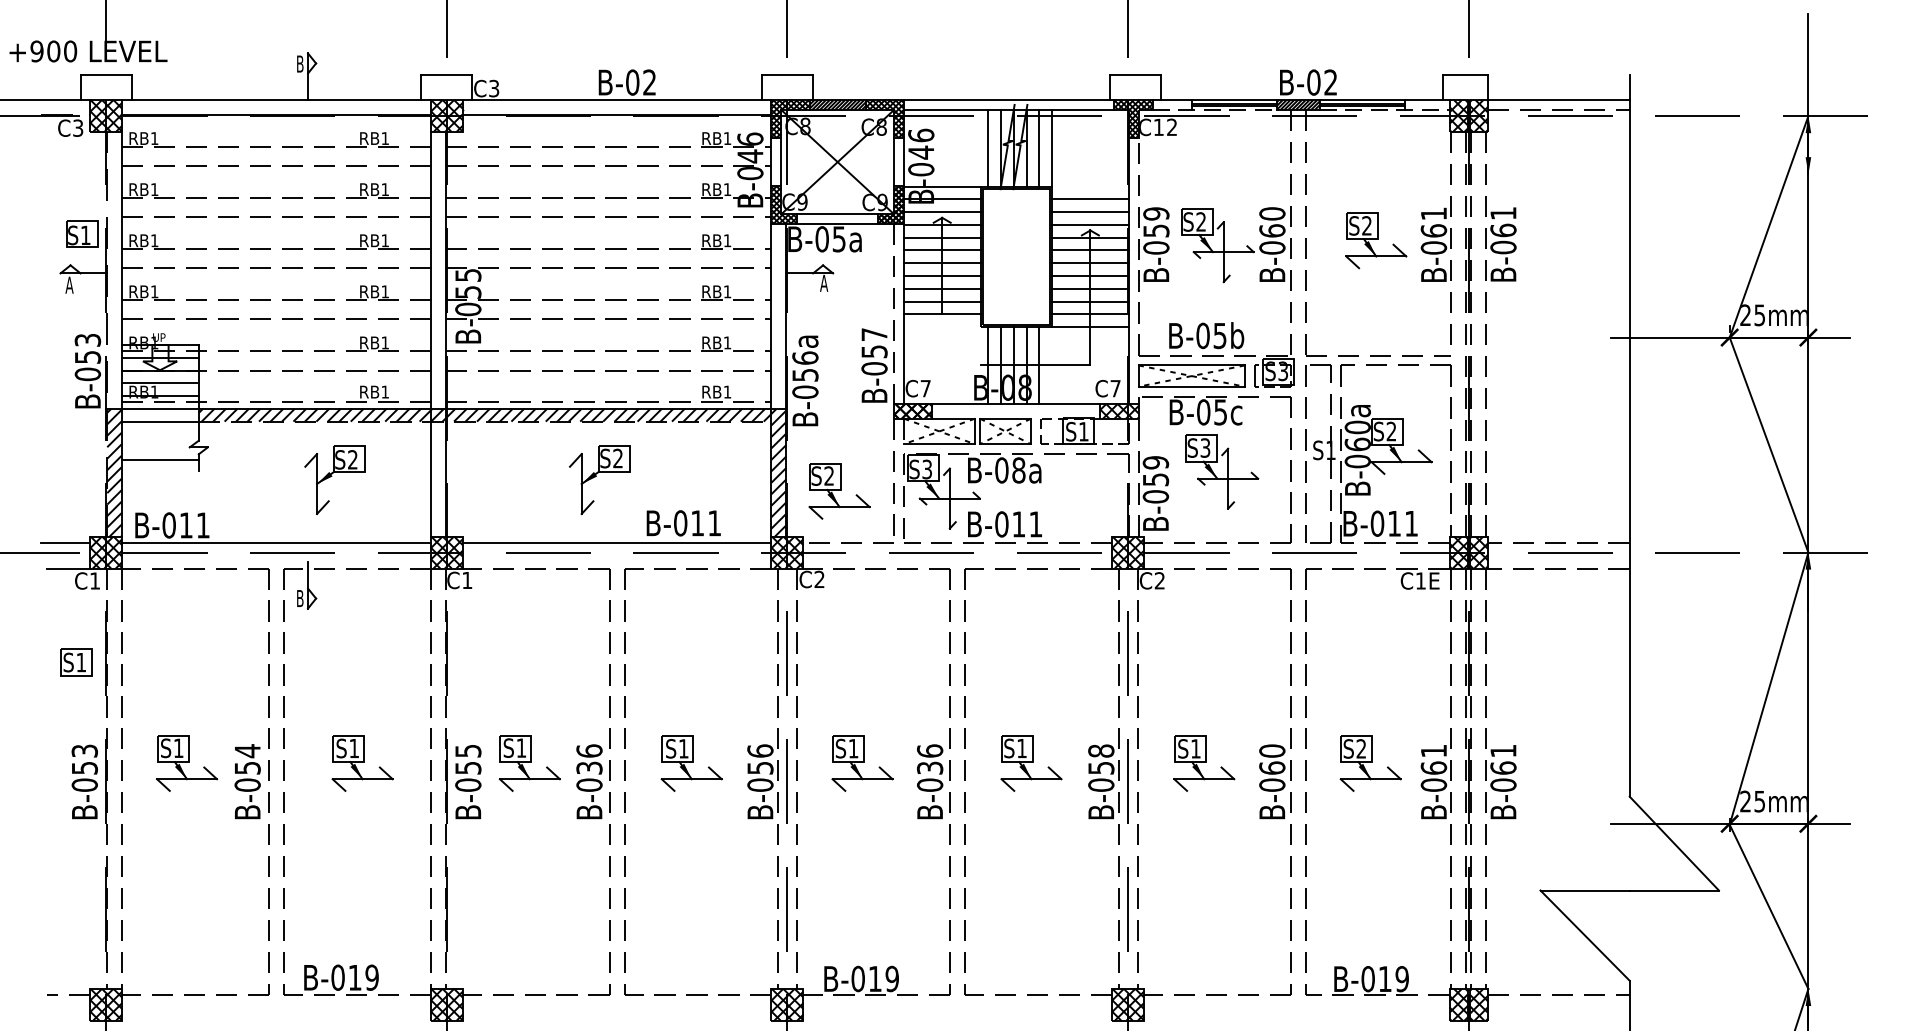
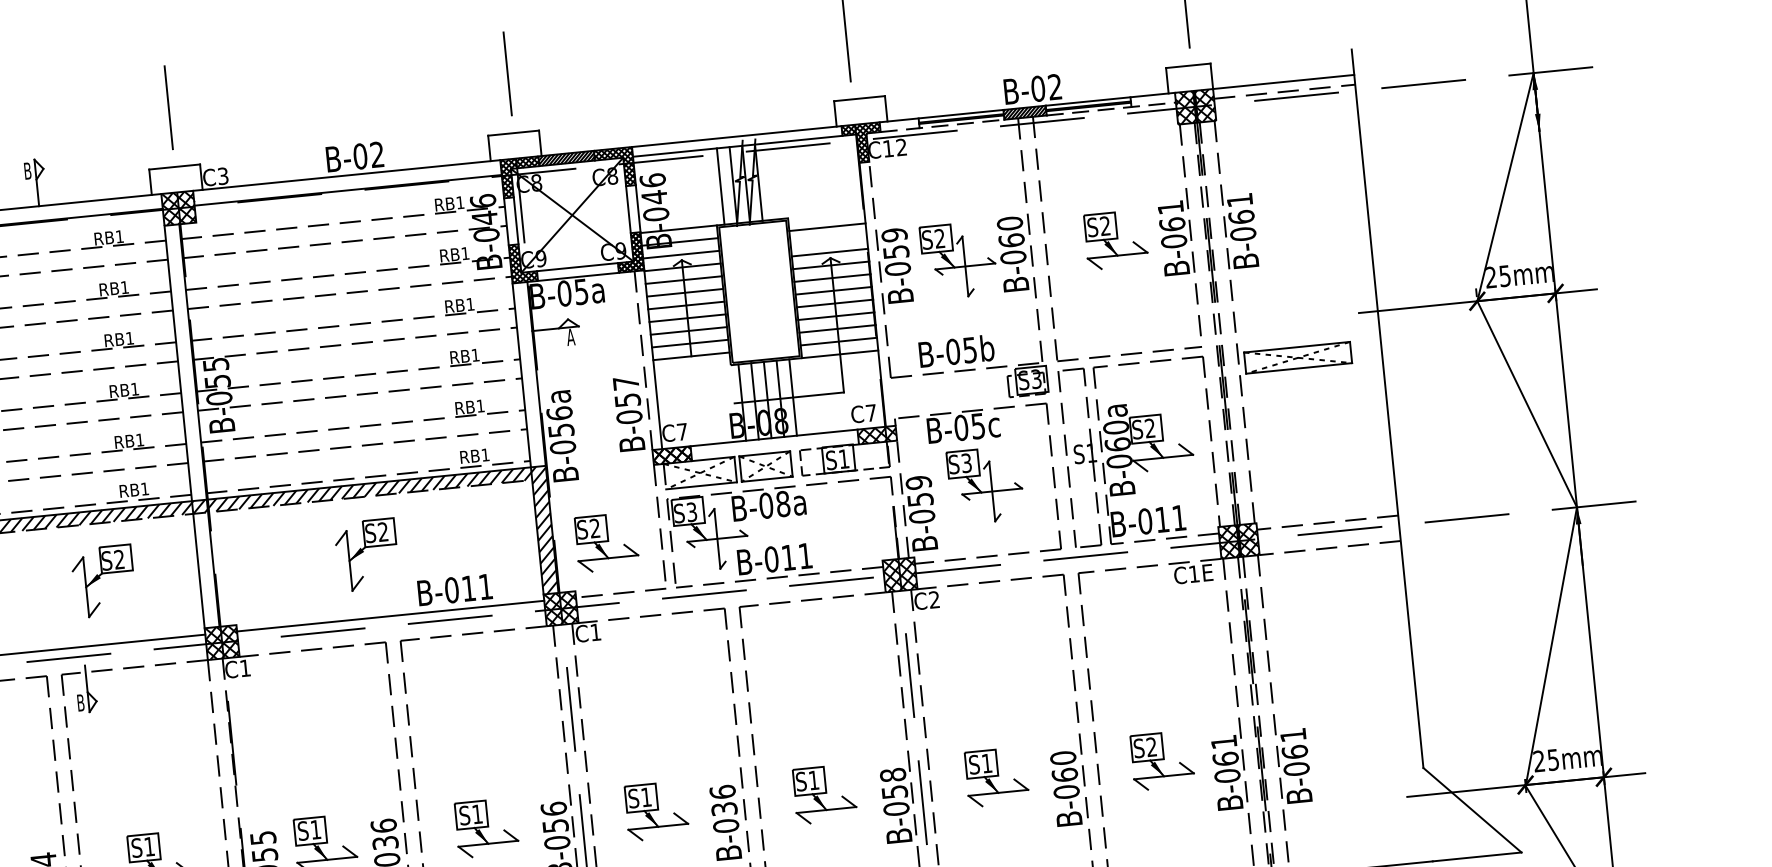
line: (1039, 147) -> (771, 180), removed
line: (1052, 147) -> (784, 179), removed
line: (1090, 212) -> (828, 240), removed
part: (1191, 375) -> (1297, 357), moved
text: (819, 578) -> (595, 631), C2 -> C1

